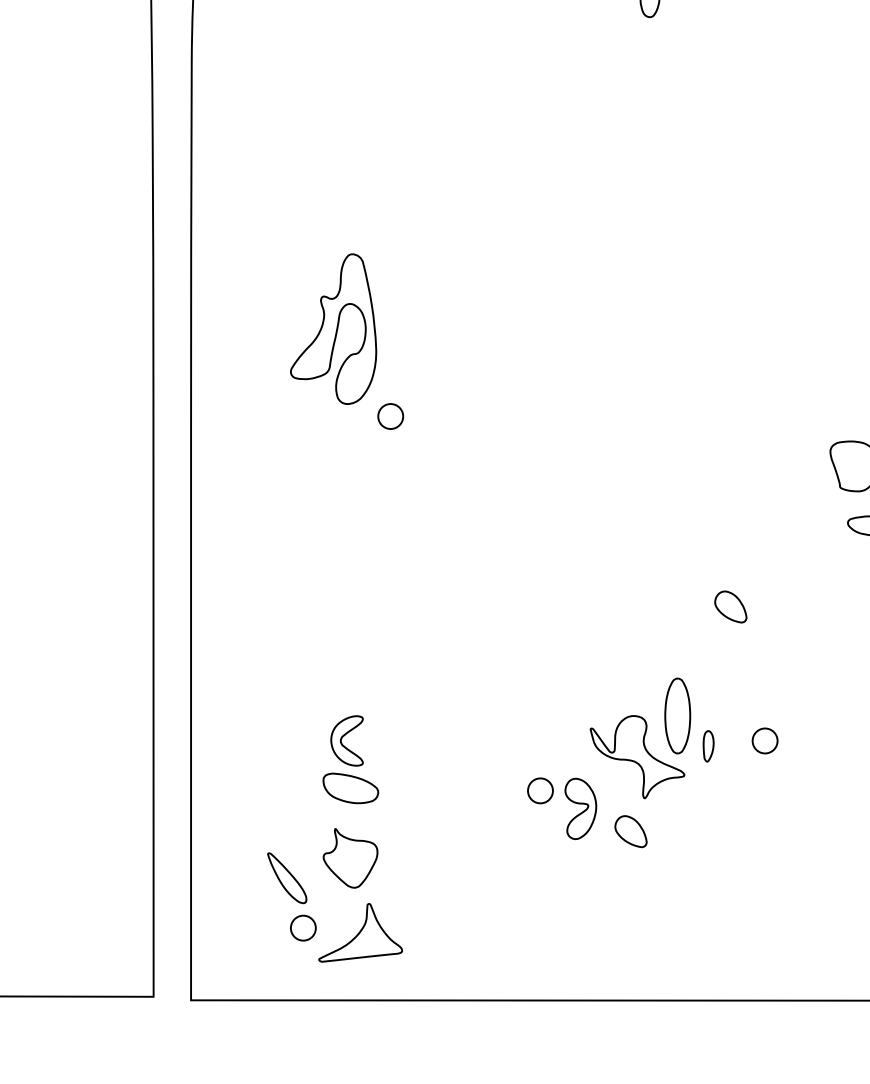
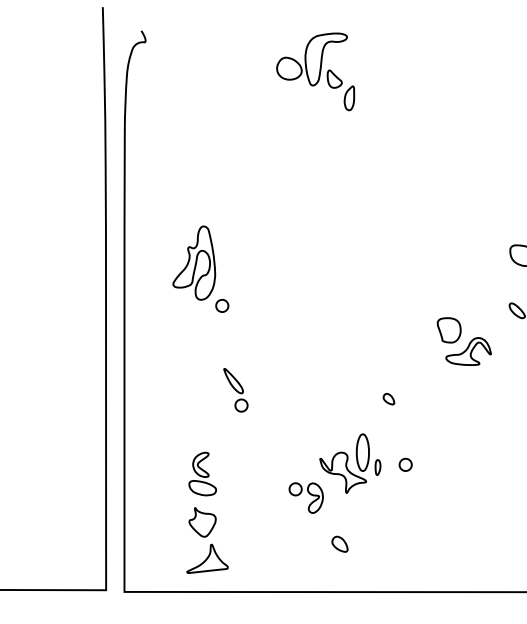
part: (729, 605) -> (388, 398), size x0.7
part: (629, 829) -> (339, 543), moved
part: (291, 897) -> (235, 390), moved

